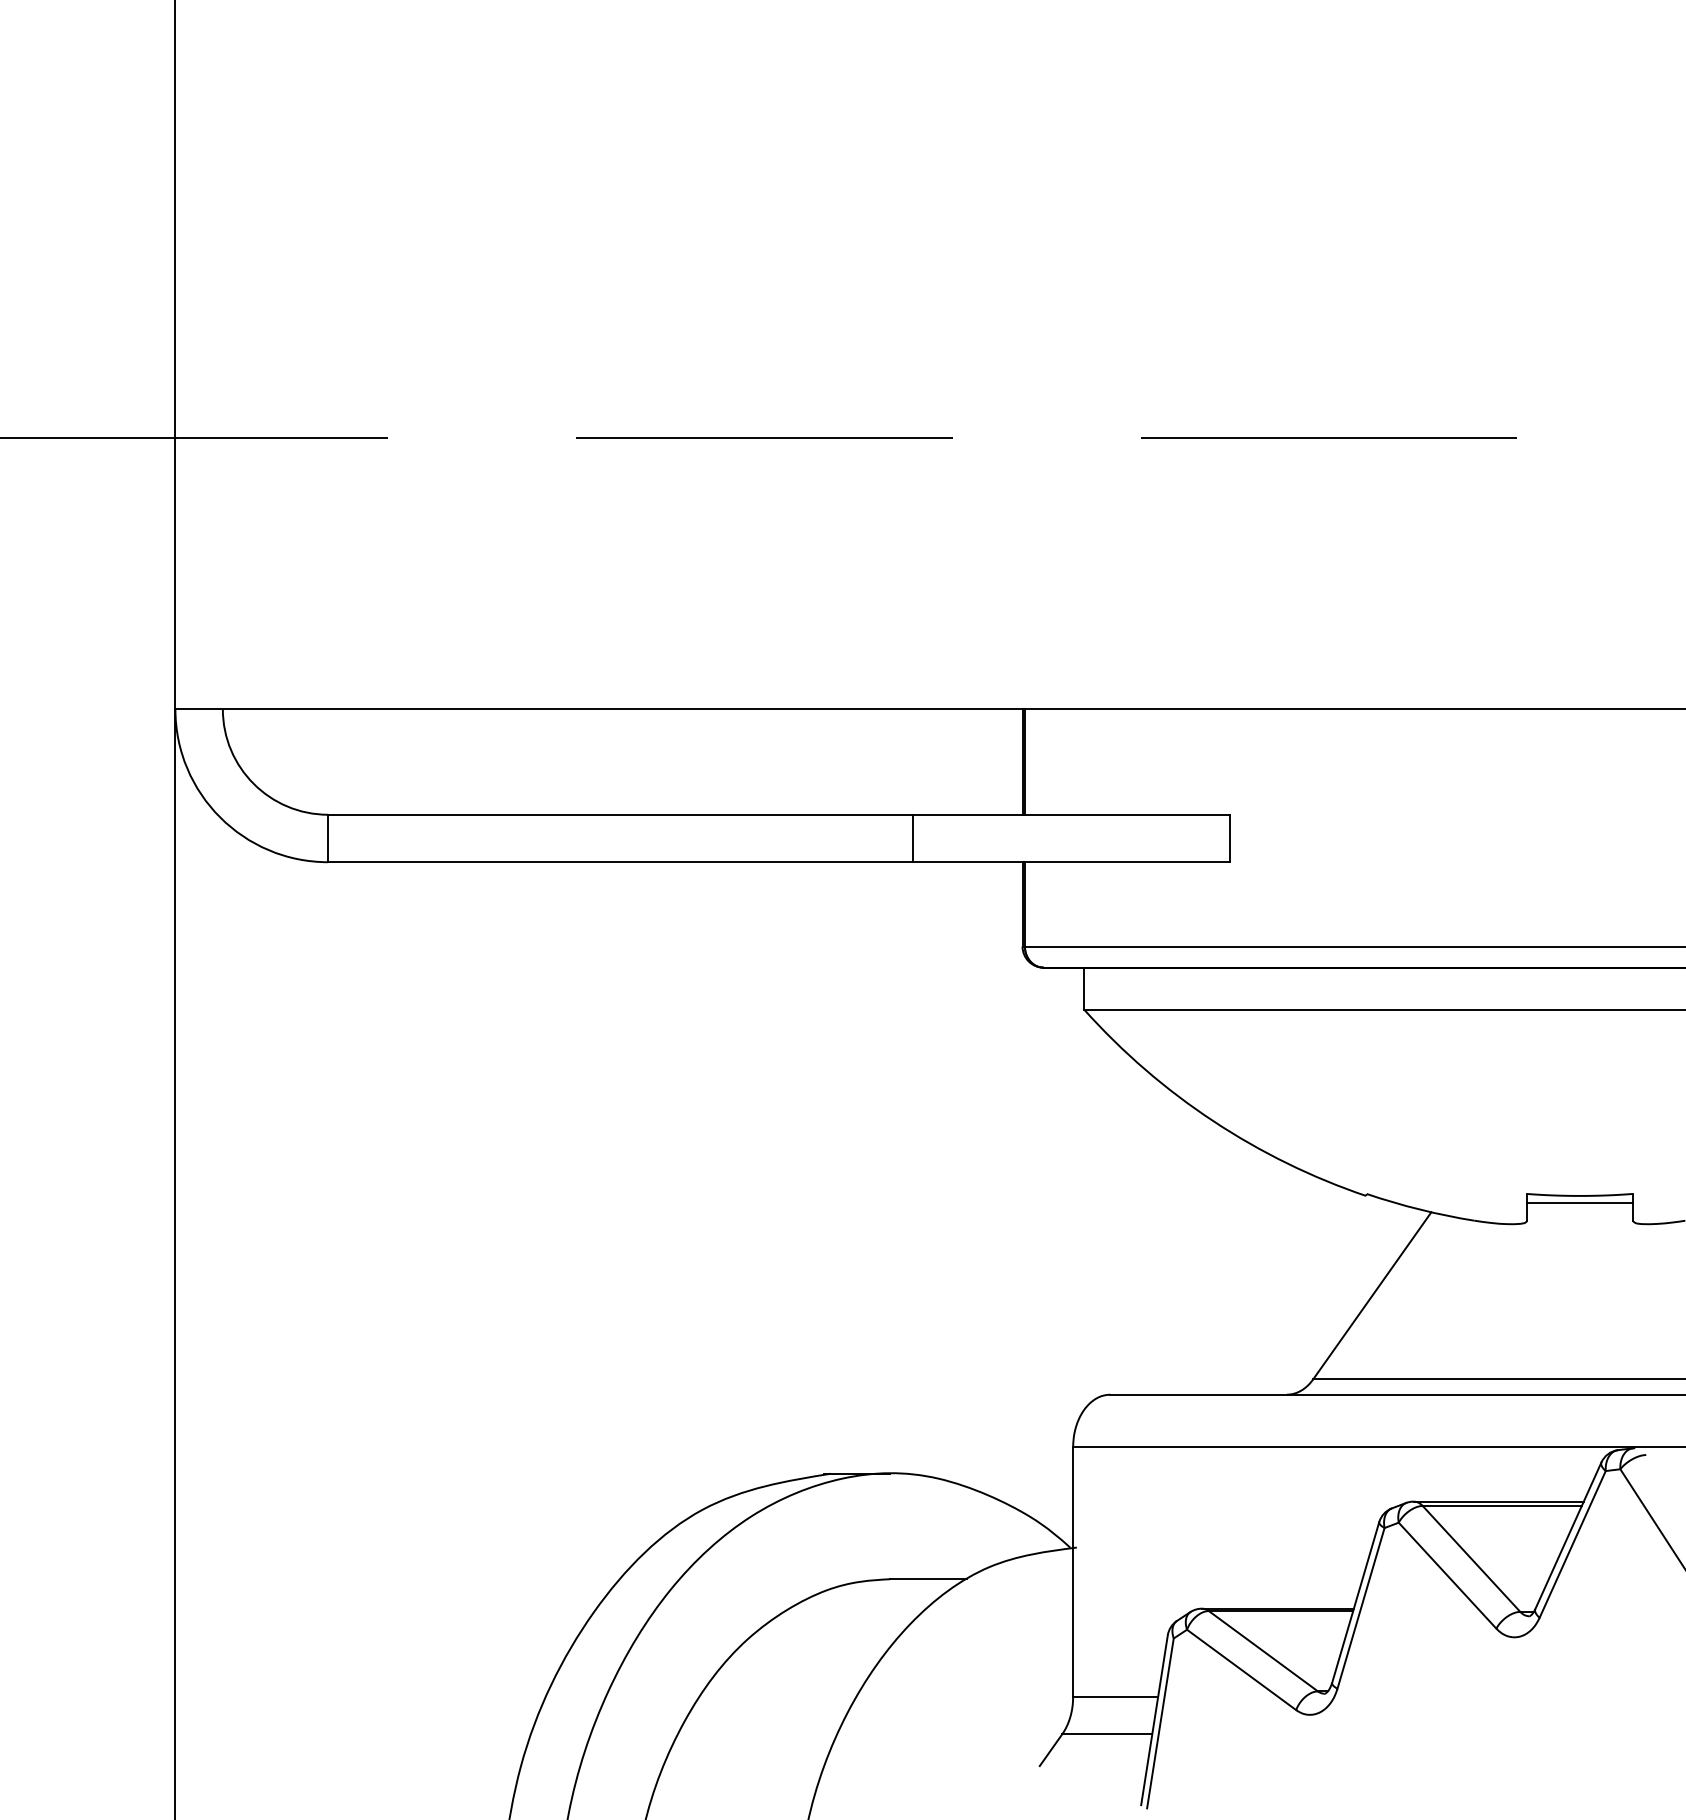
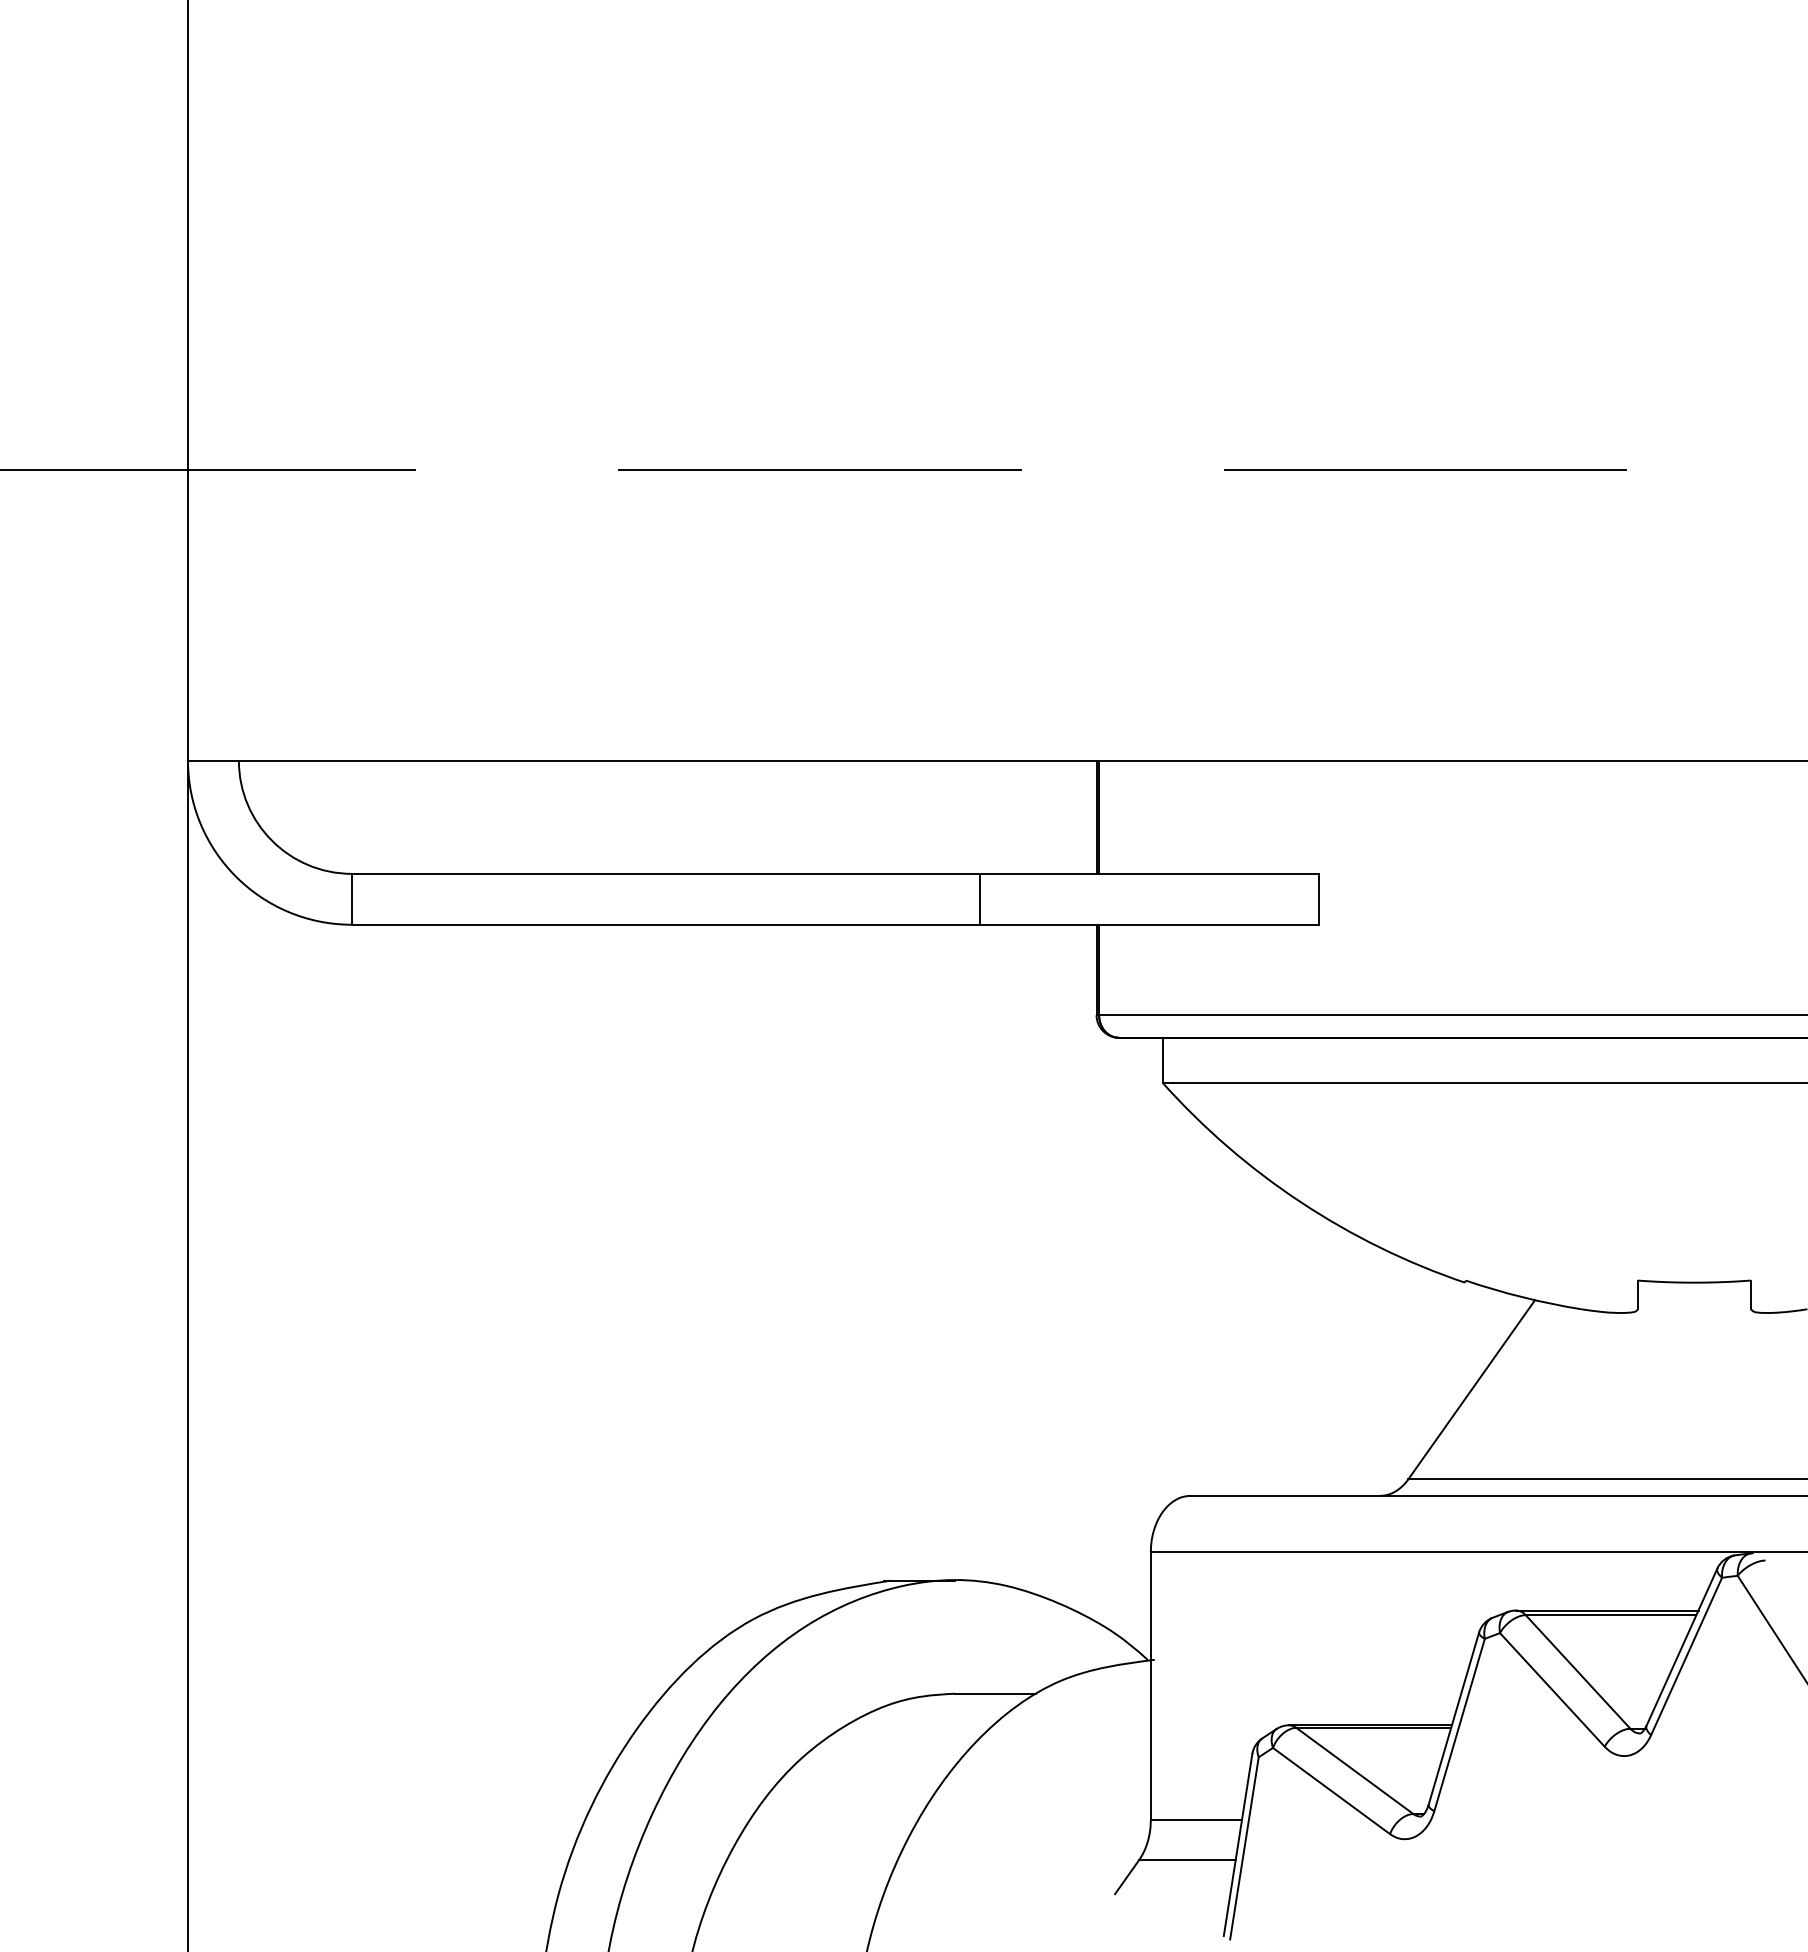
line: (1579, 1202) -> (1693, 1289), removed

